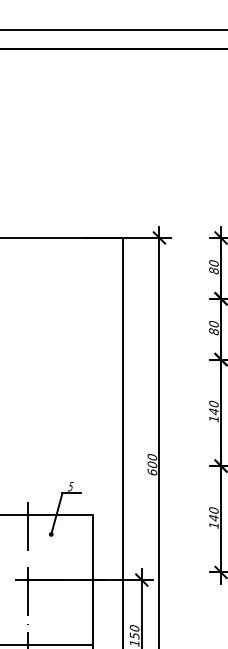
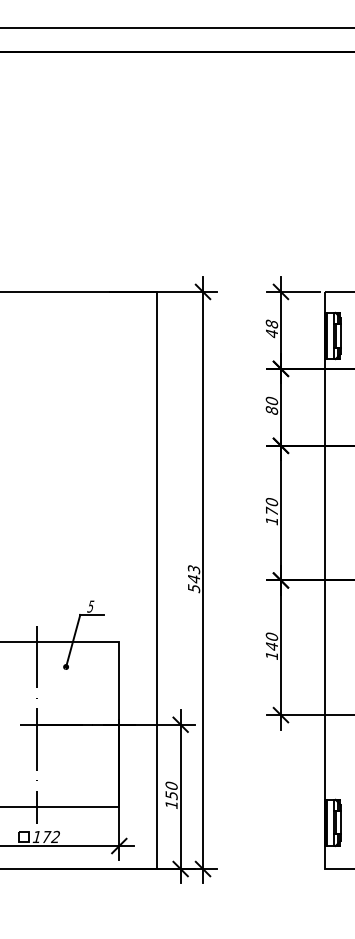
text: (213, 266) -> (271, 328), 80 -> 48
text: (213, 411) -> (271, 511), 140 -> 170
text: (151, 465) -> (193, 579), 600 -> 543

